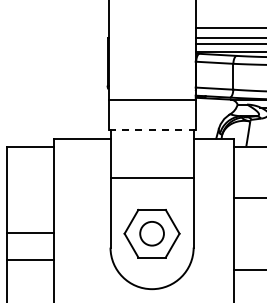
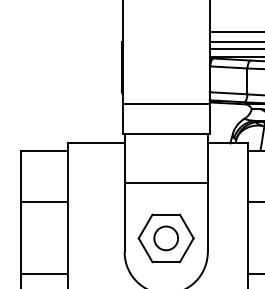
line: (152, 129) -> (166, 134), dashed -> solid
line: (30, 232) -> (44, 202), moved
line: (30, 259) -> (44, 274), moved

